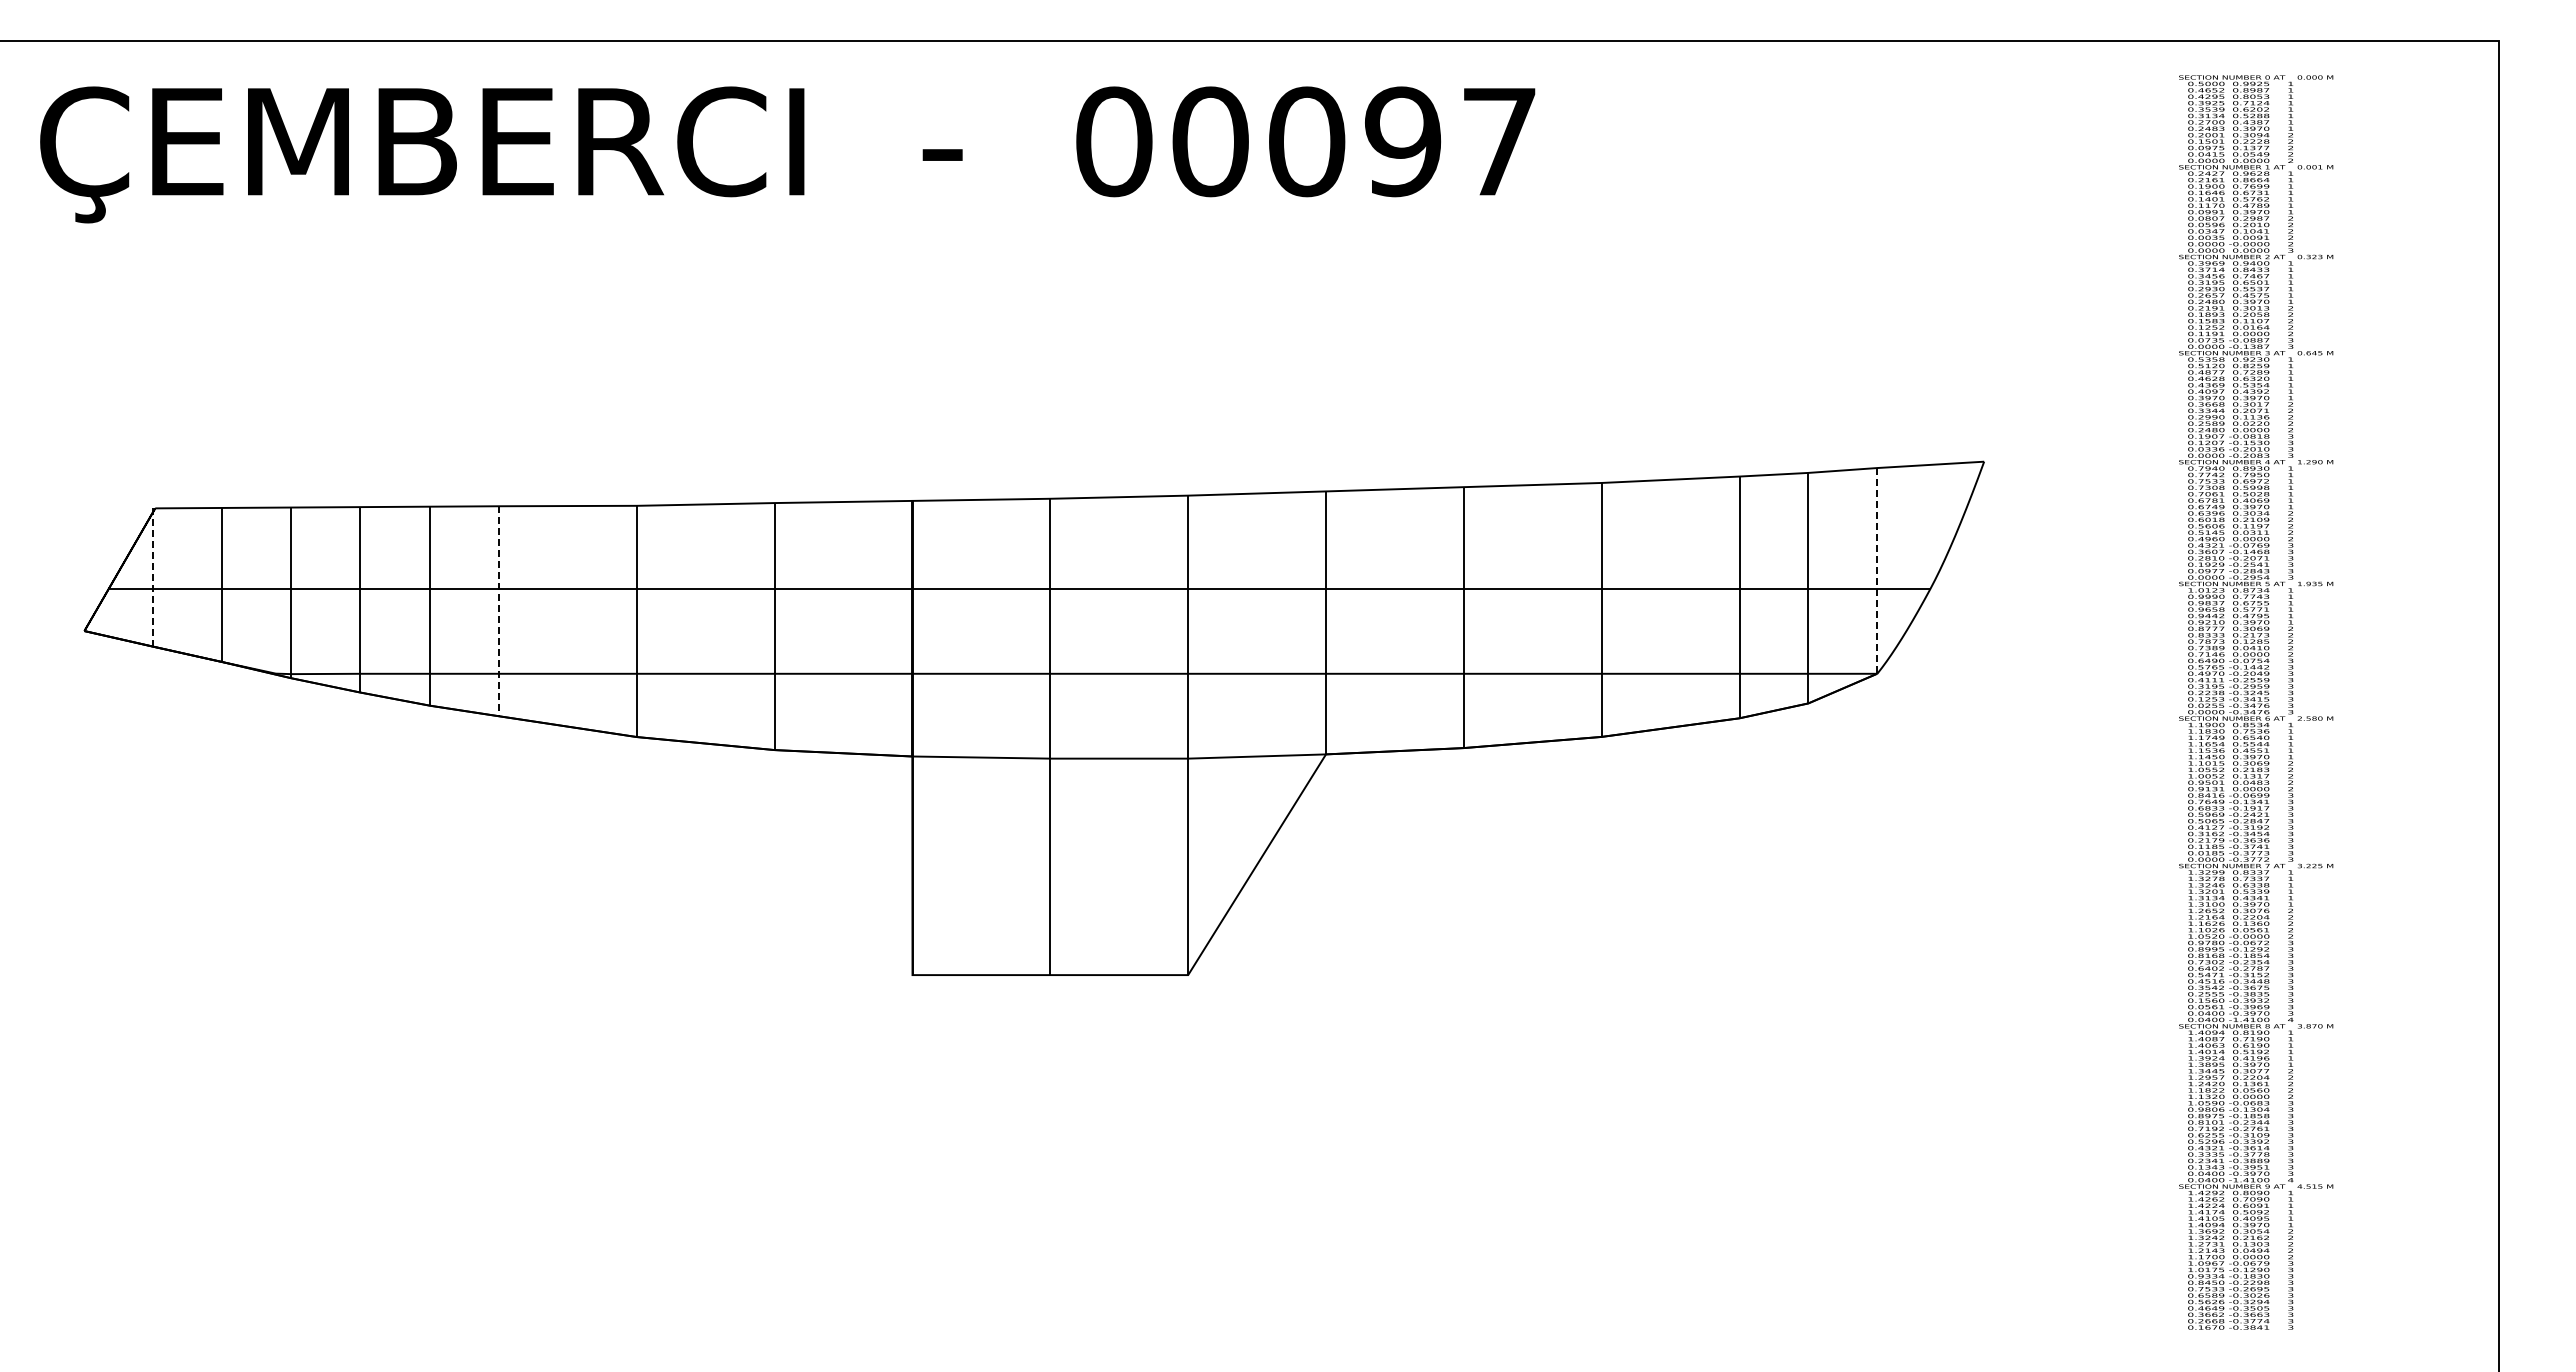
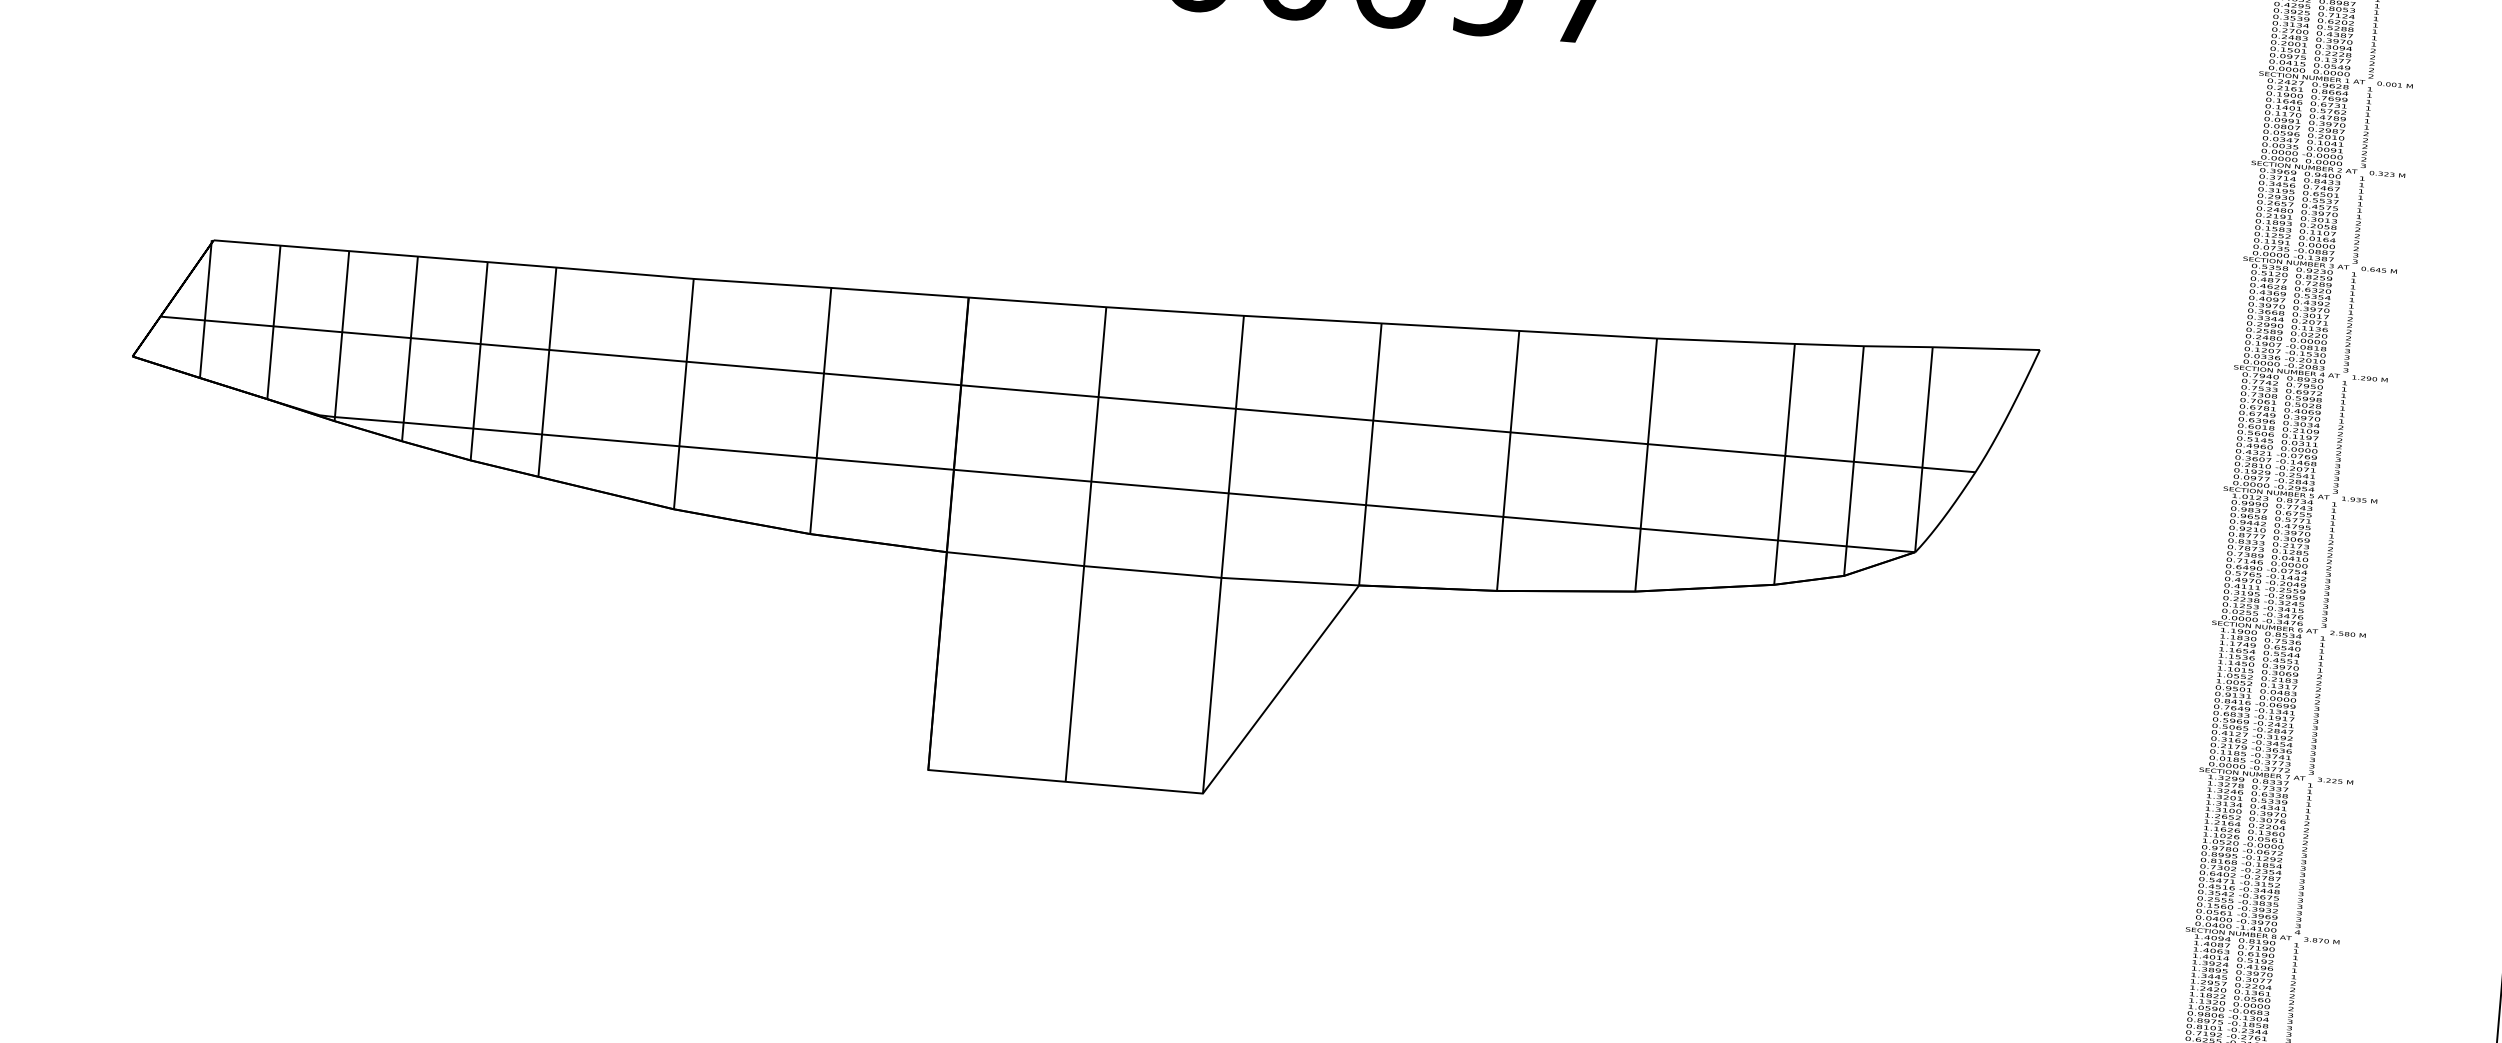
line: (1877, 570) -> (1924, 449), dashed -> solid
line: (153, 578) -> (205, 310), dashed -> solid
line: (499, 611) -> (547, 372), dashed -> solid

